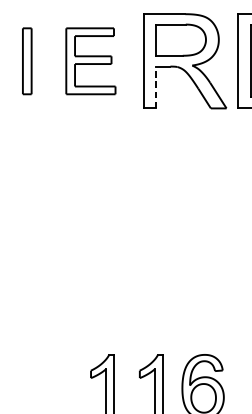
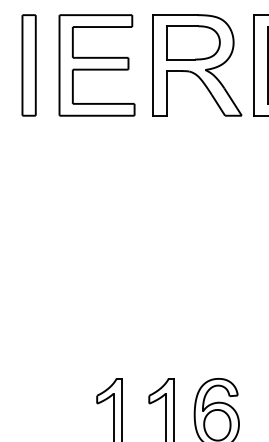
part: (26, 61) -> (28, 65), size x1.43
part: (90, 61) -> (96, 65), size x1.43
line: (155, 86) -> (166, 92), dashed -> solid

